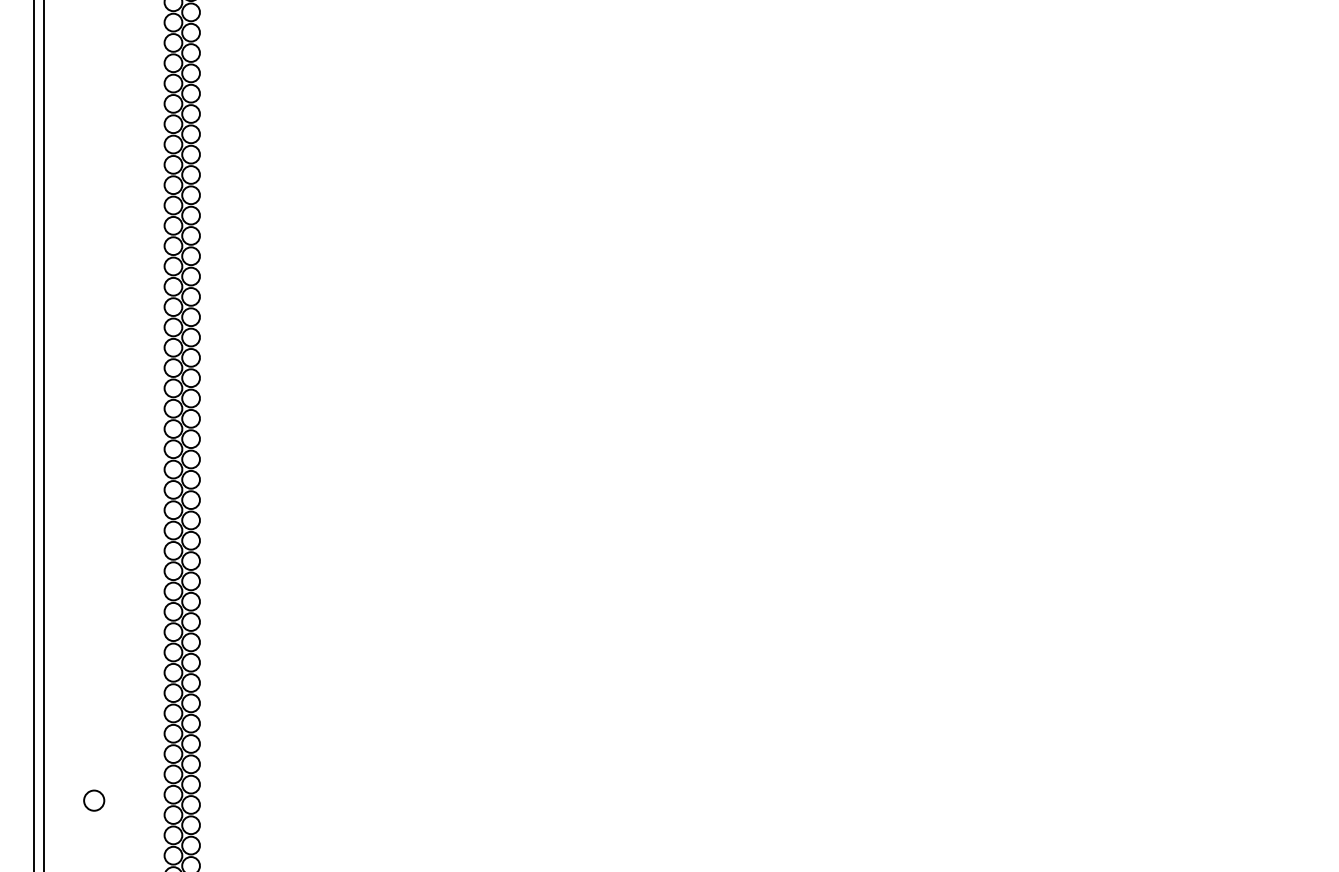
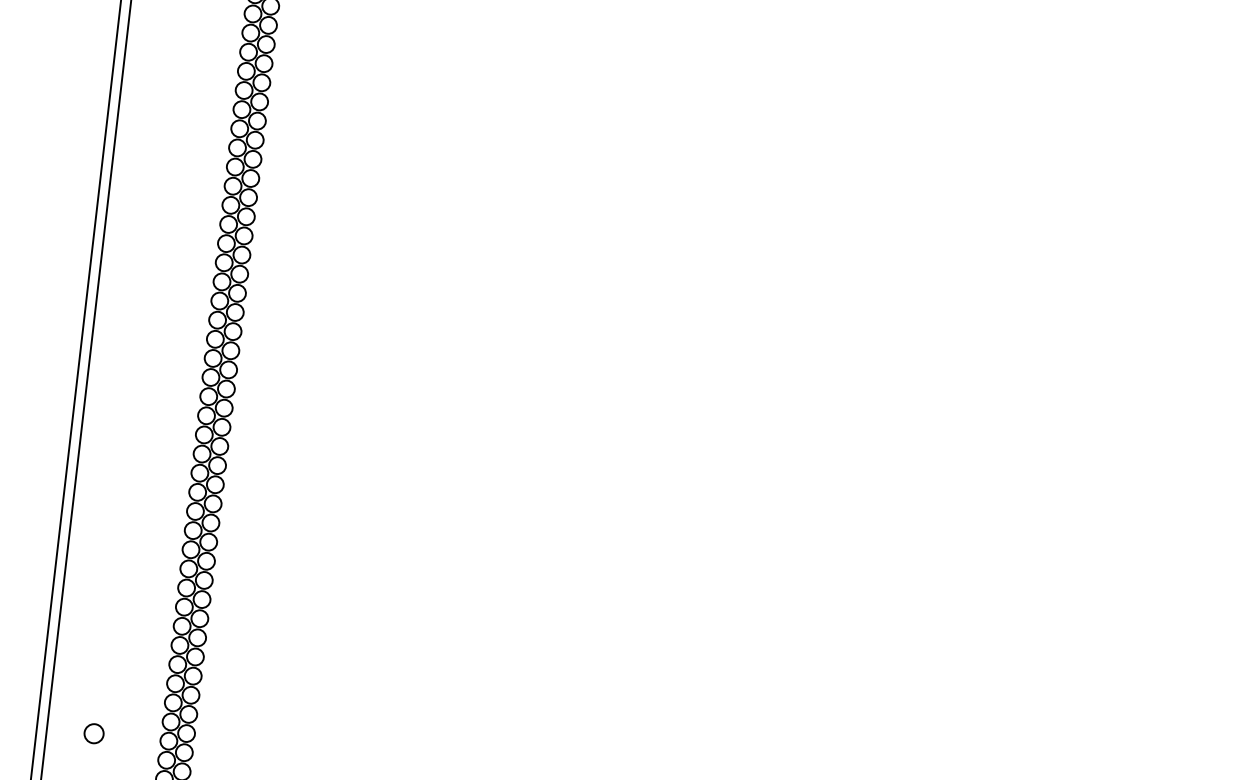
circle: (94, 800) -> (94, 733), moved

